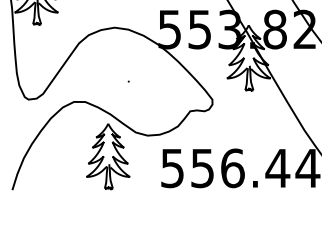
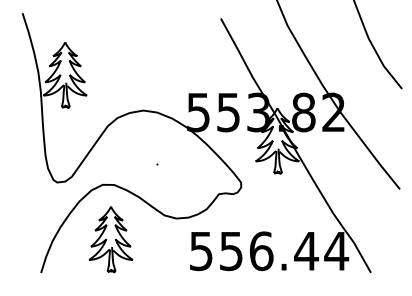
part: (107, 156) -> (110, 239), moved

